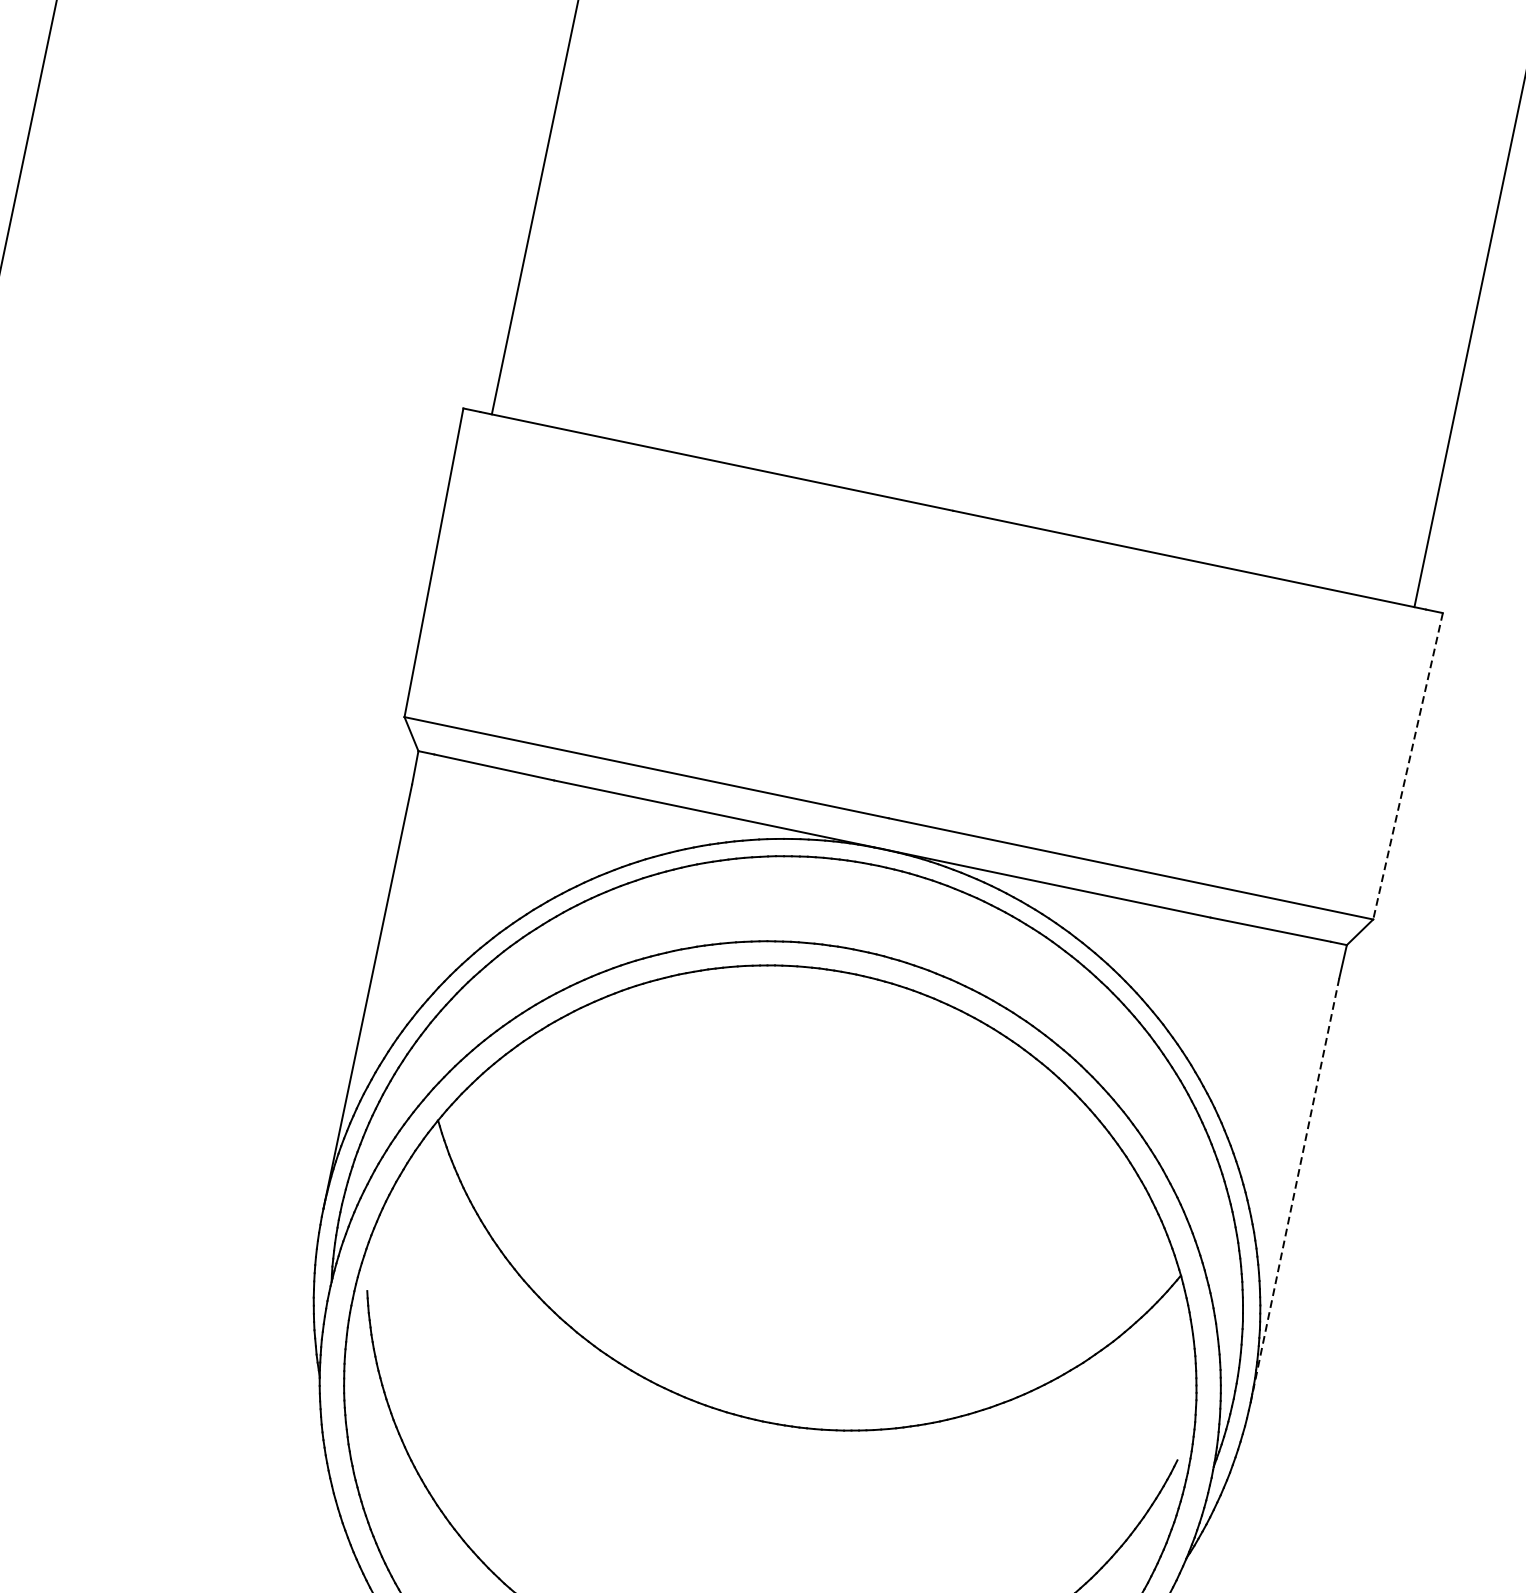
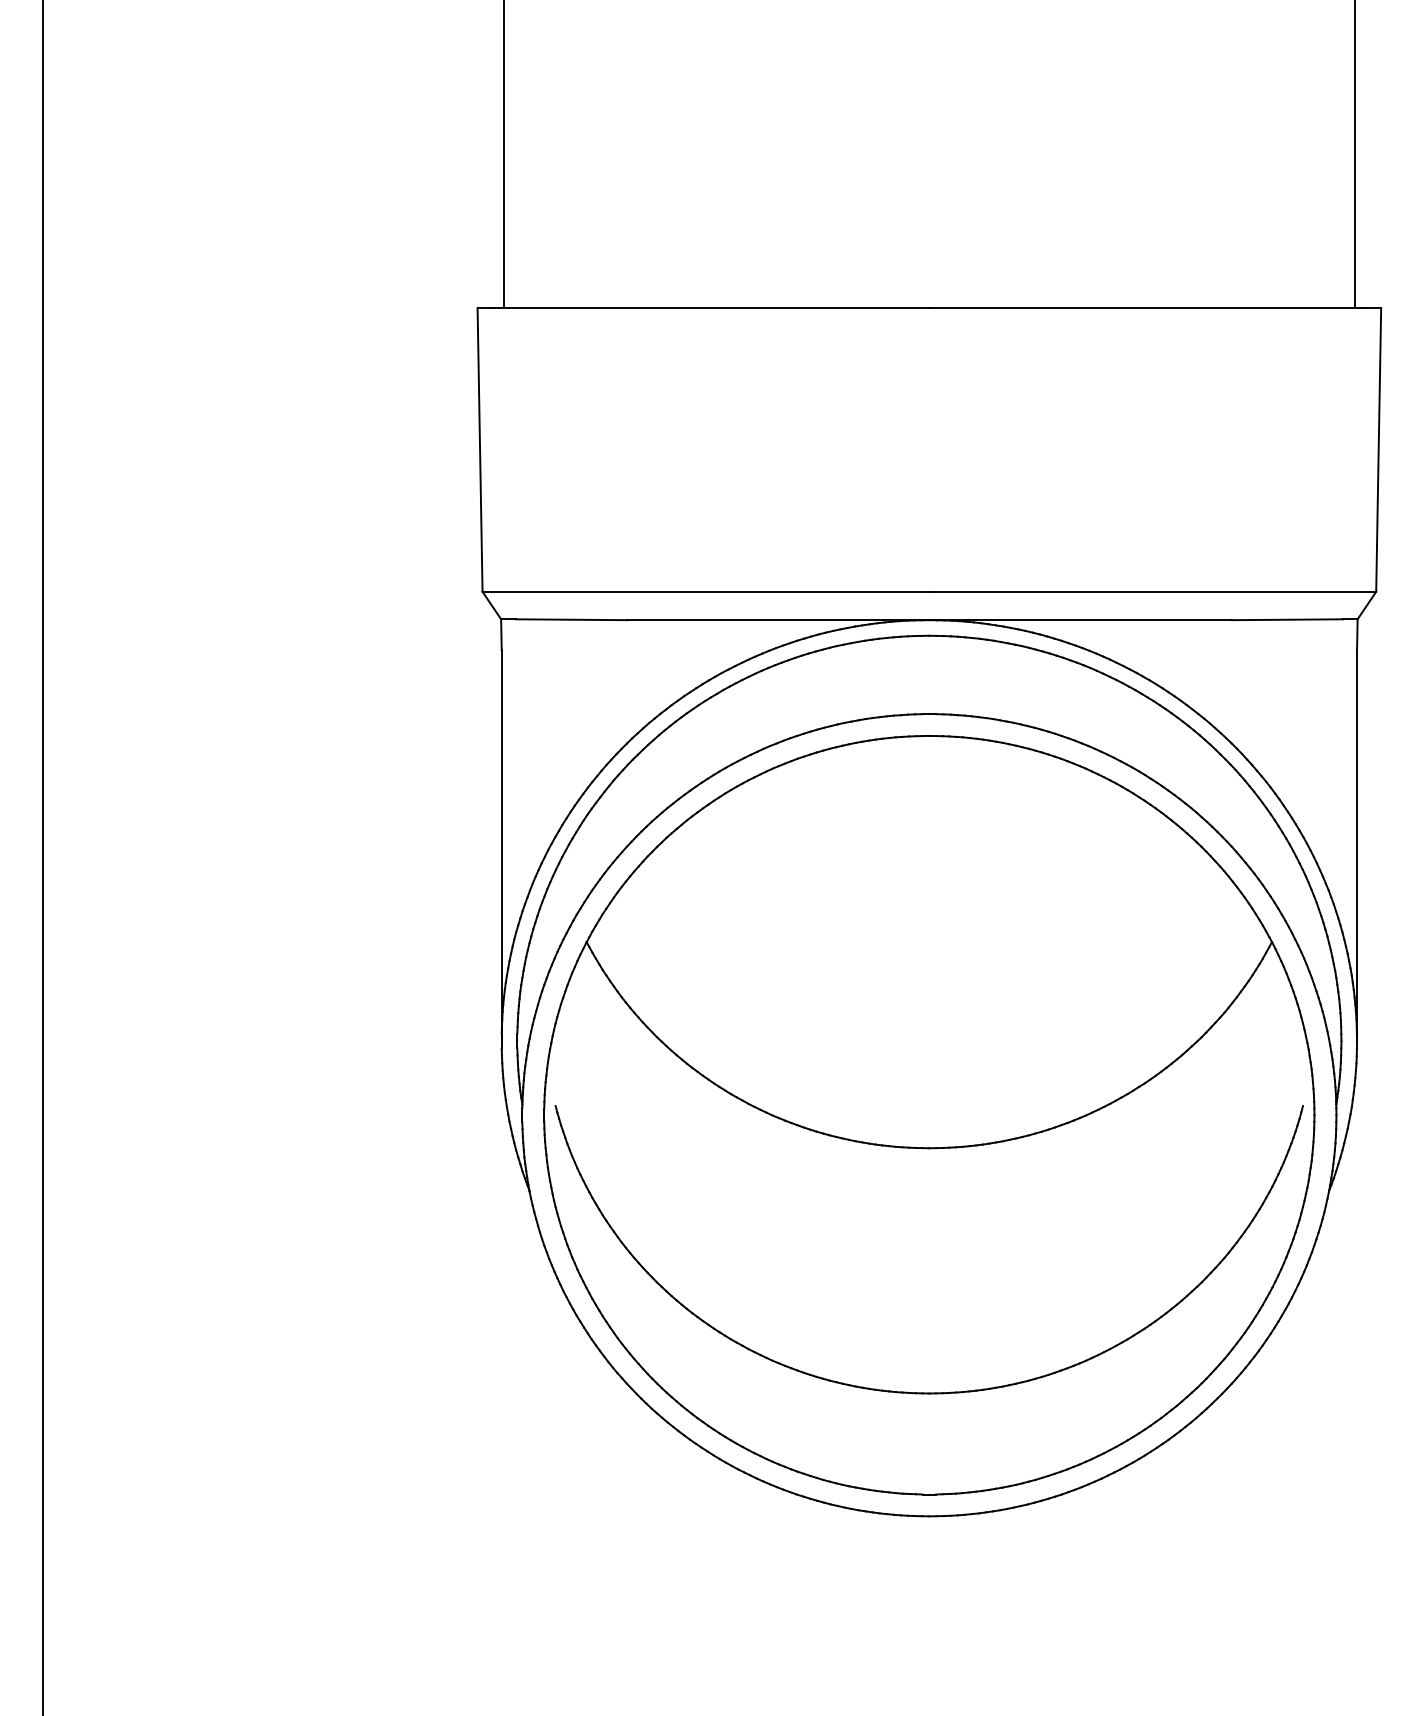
line: (1407, 765) -> (1378, 449), dashed -> solid
line: (1295, 1190) -> (1357, 845), dashed -> solid

